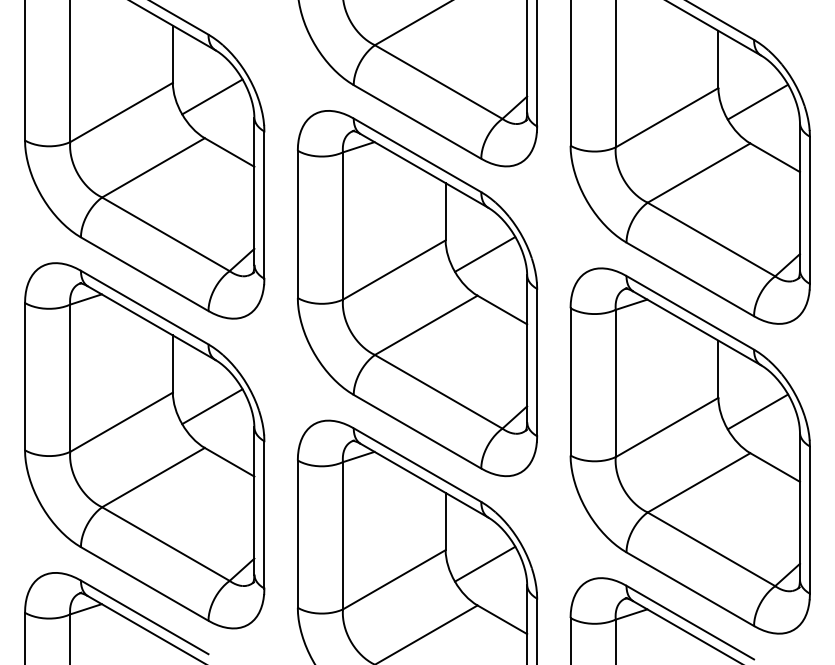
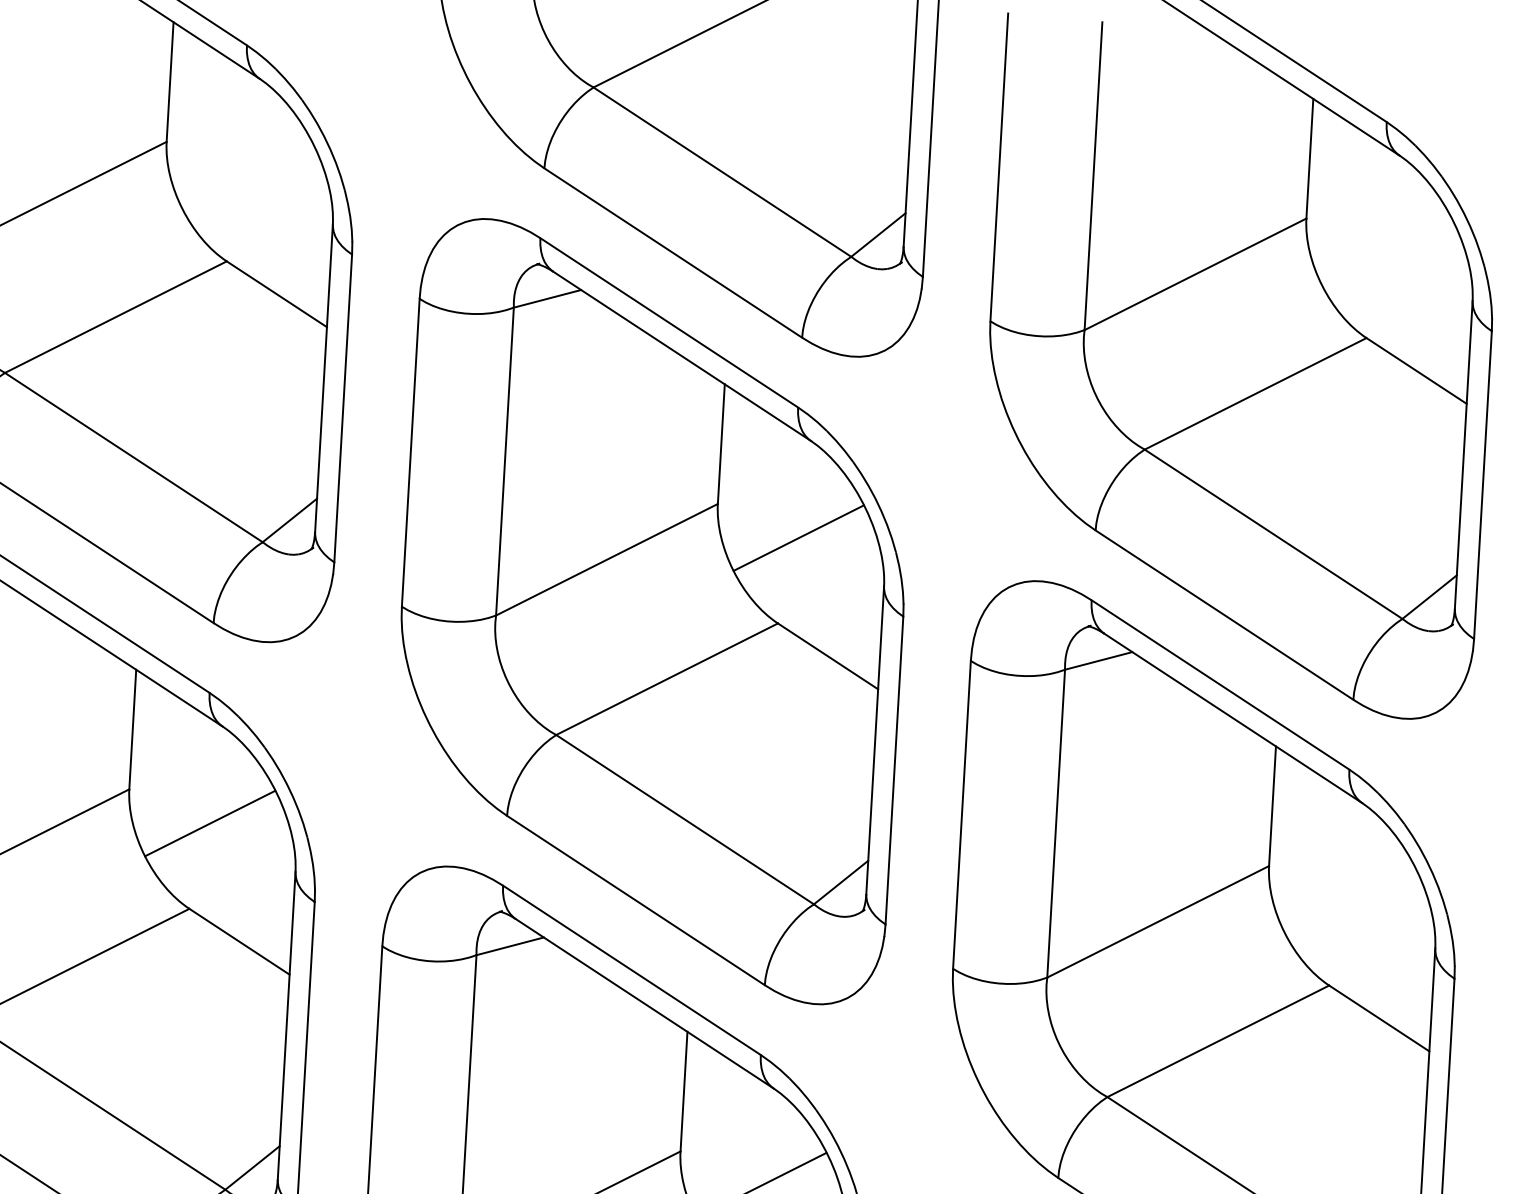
line: (212, 96) -> (247, 175), removed
line: (757, 101) -> (1386, 251), removed
line: (757, 411) -> (1349, 899), removed

